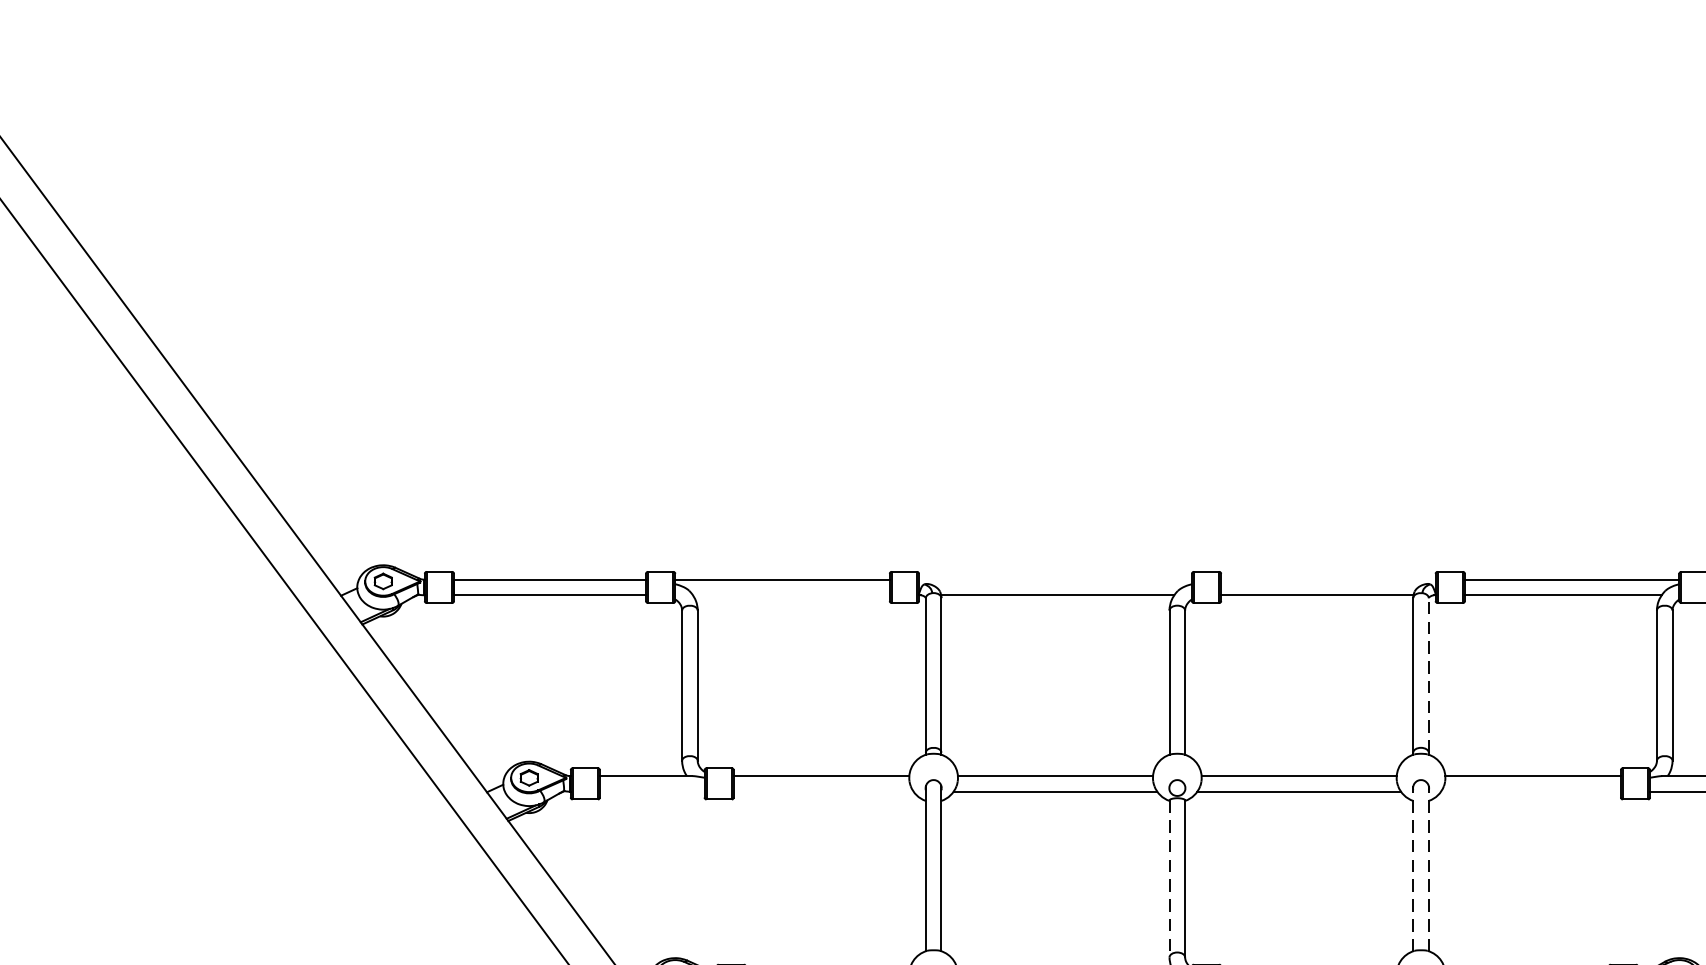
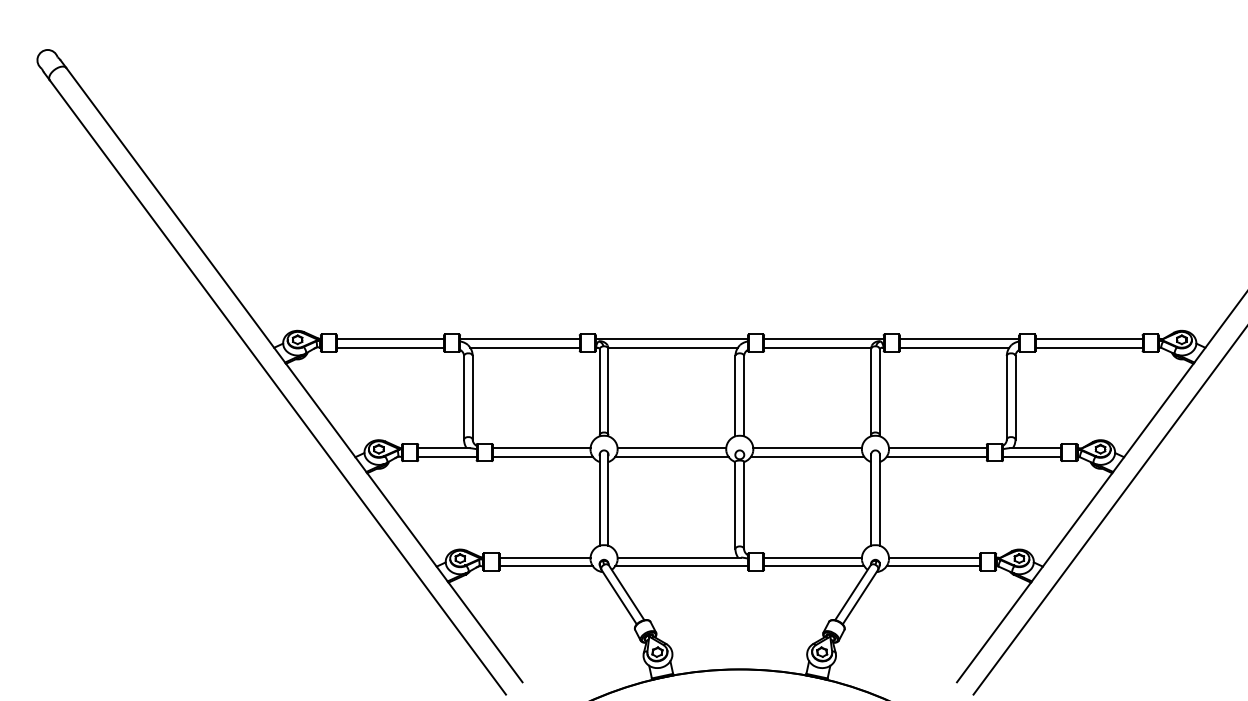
line: (1054, 579) -> (671, 338), added
line: (1327, 579) -> (823, 338), added
line: (790, 595) -> (524, 347), added
line: (1428, 674) -> (879, 391), dashed -> solid
line: (652, 790) -> (447, 456), added
line: (823, 790) -> (542, 456), added
line: (1530, 790) -> (936, 456), added
line: (1413, 868) -> (871, 499), dashed -> solid
line: (1428, 868) -> (879, 499), dashed -> solid
line: (1169, 878) -> (735, 505), dashed -> solid

